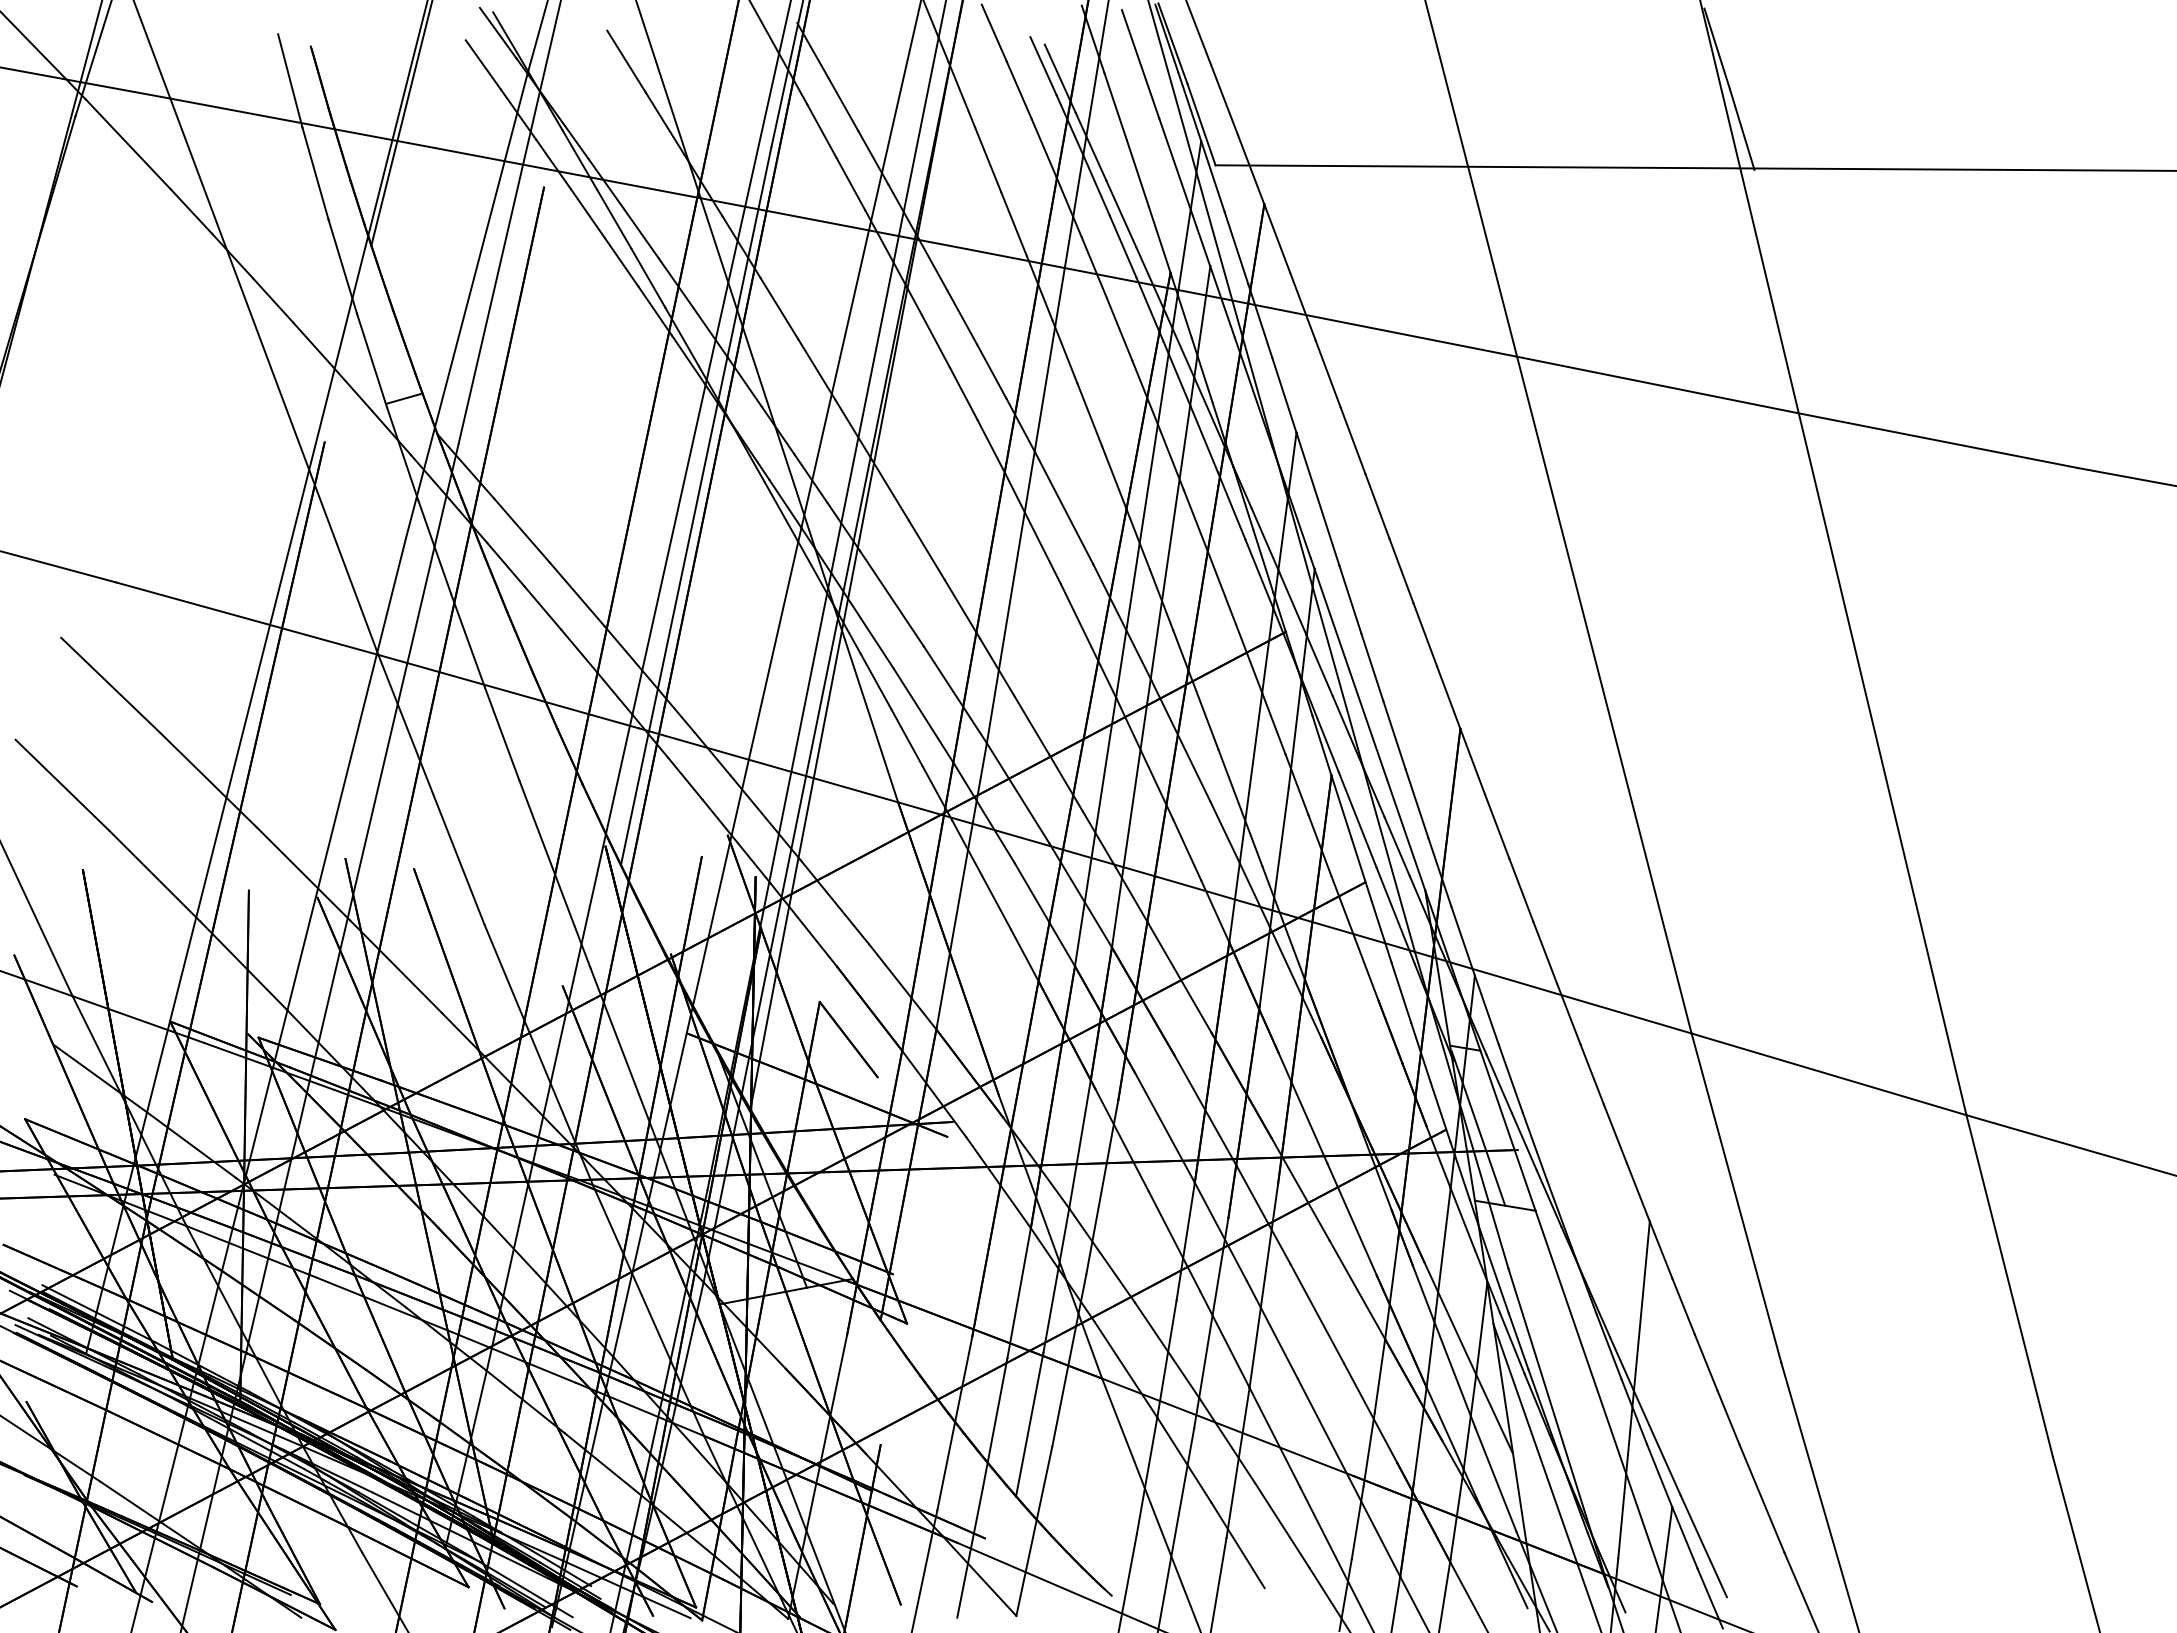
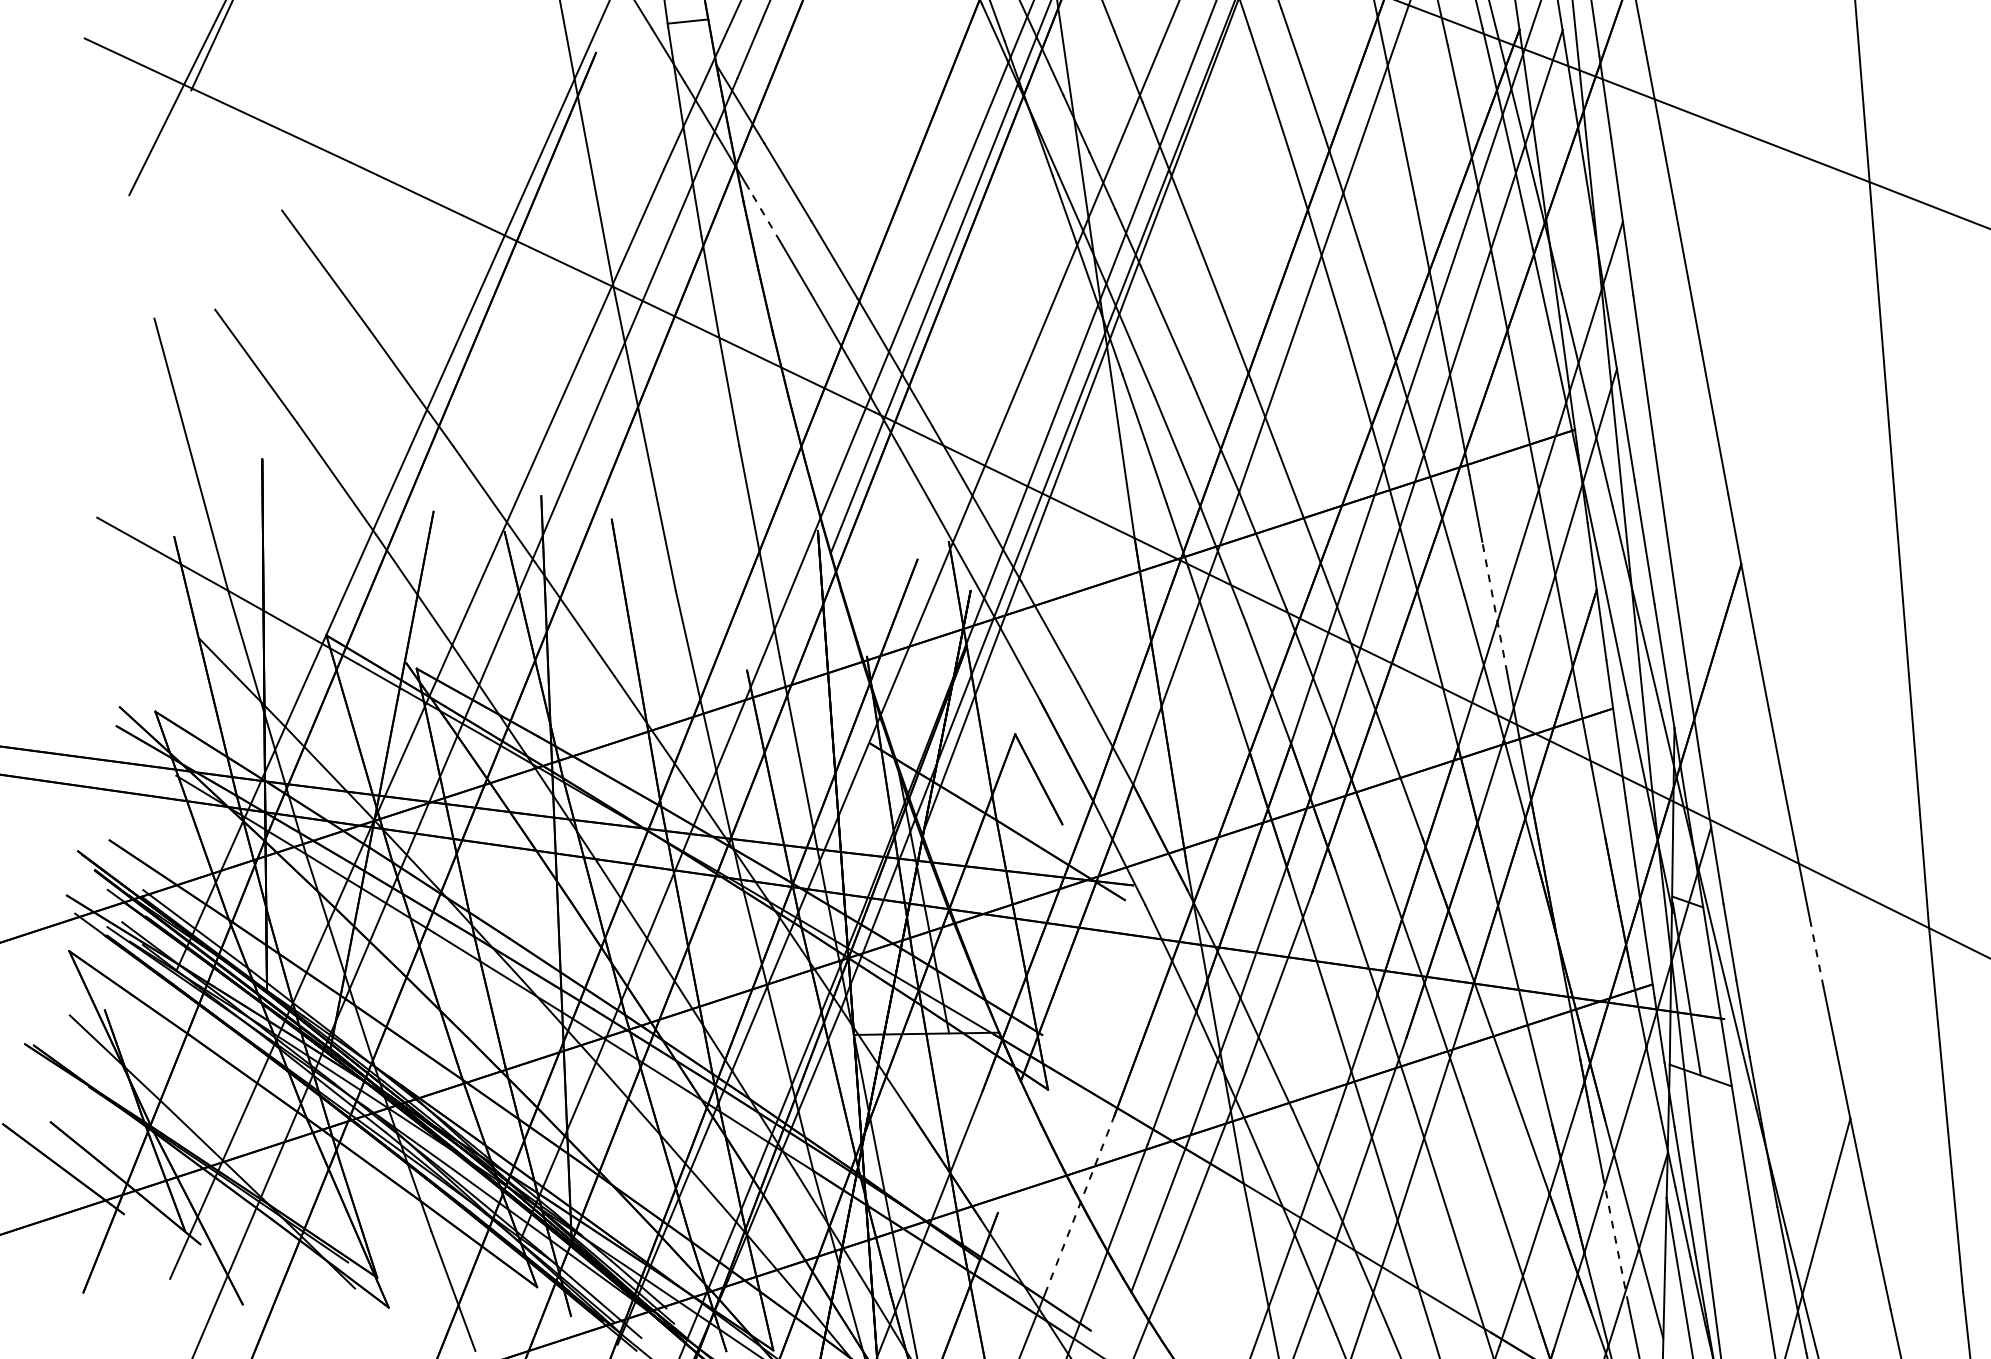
line: (505, 564) -> (764, 215), solid -> dashed
line: (1240, 807) -> (1494, 606), solid -> dashed
line: (1592, 1074) -> (1817, 953), solid -> dashed
line: (1454, 1373) -> (1616, 1243), solid -> dashed
line: (954, 1423) -> (1079, 1203), solid -> dashed

